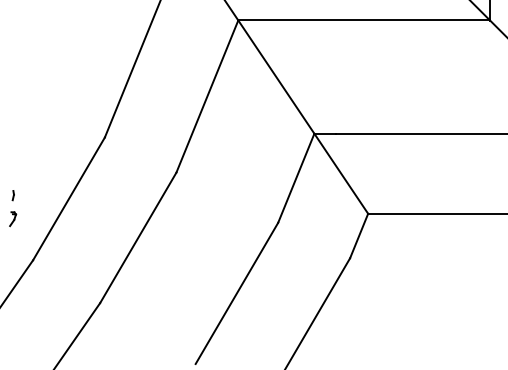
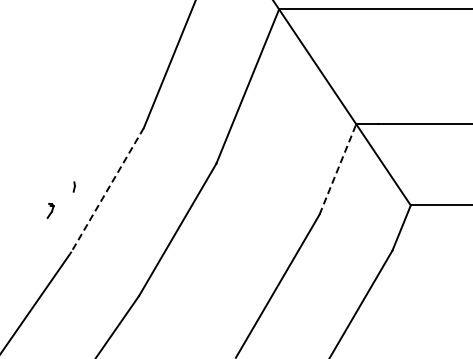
line: (296, 177) -> (338, 168), solid -> dashed
part: (12, 195) -> (73, 186), moved
line: (68, 199) -> (106, 190), solid -> dashed

